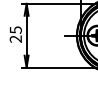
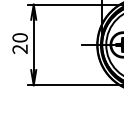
text: (15, 29) -> (19, 37), 25 -> 20

